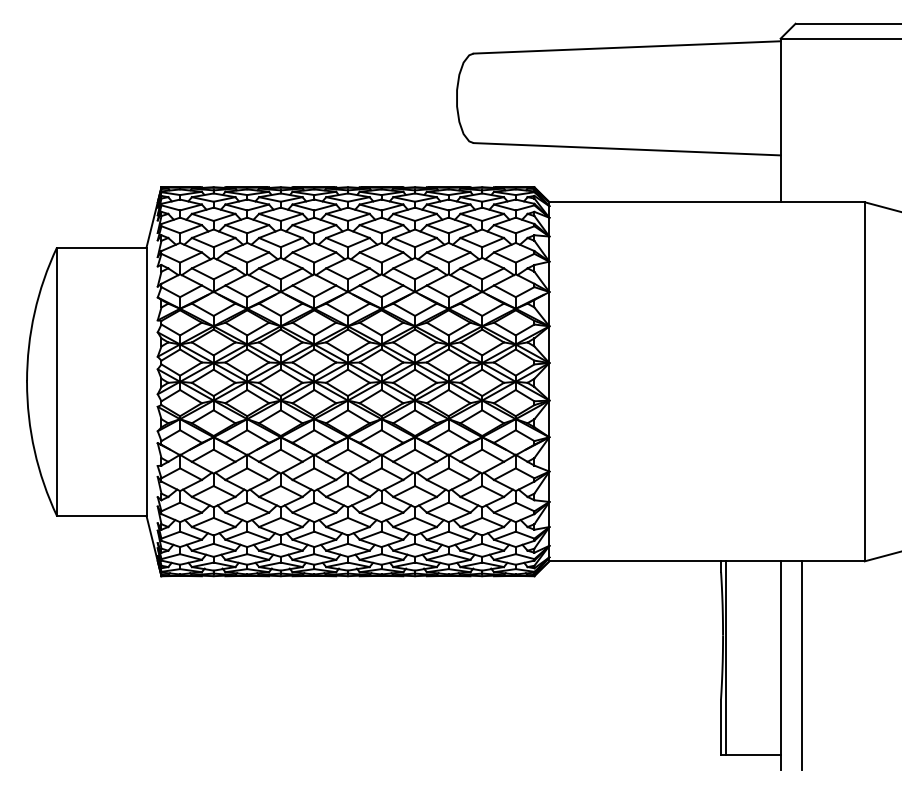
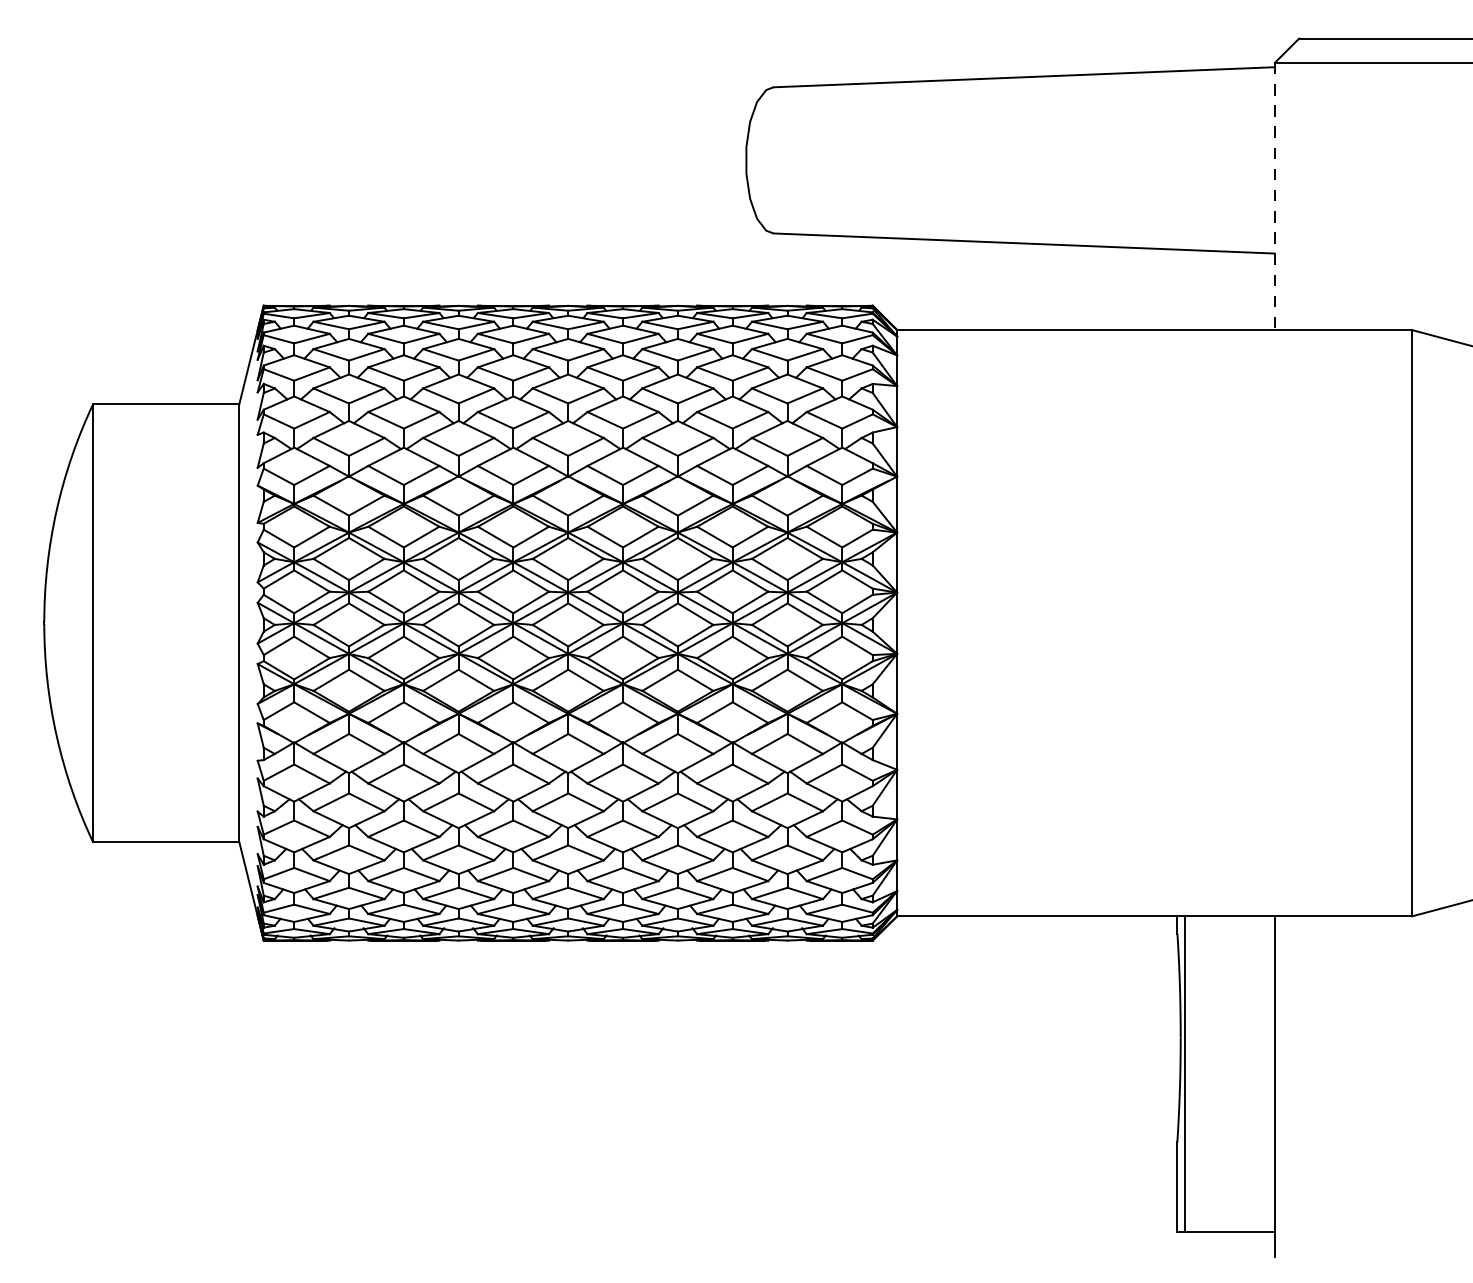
line: (780, 120) -> (1274, 196), solid -> dashed
line: (801, 665) -> (1308, 1086), removed

